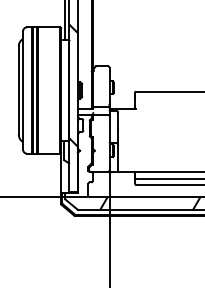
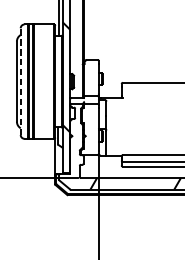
line: (23, 90) -> (21, 81), solid -> dashed

